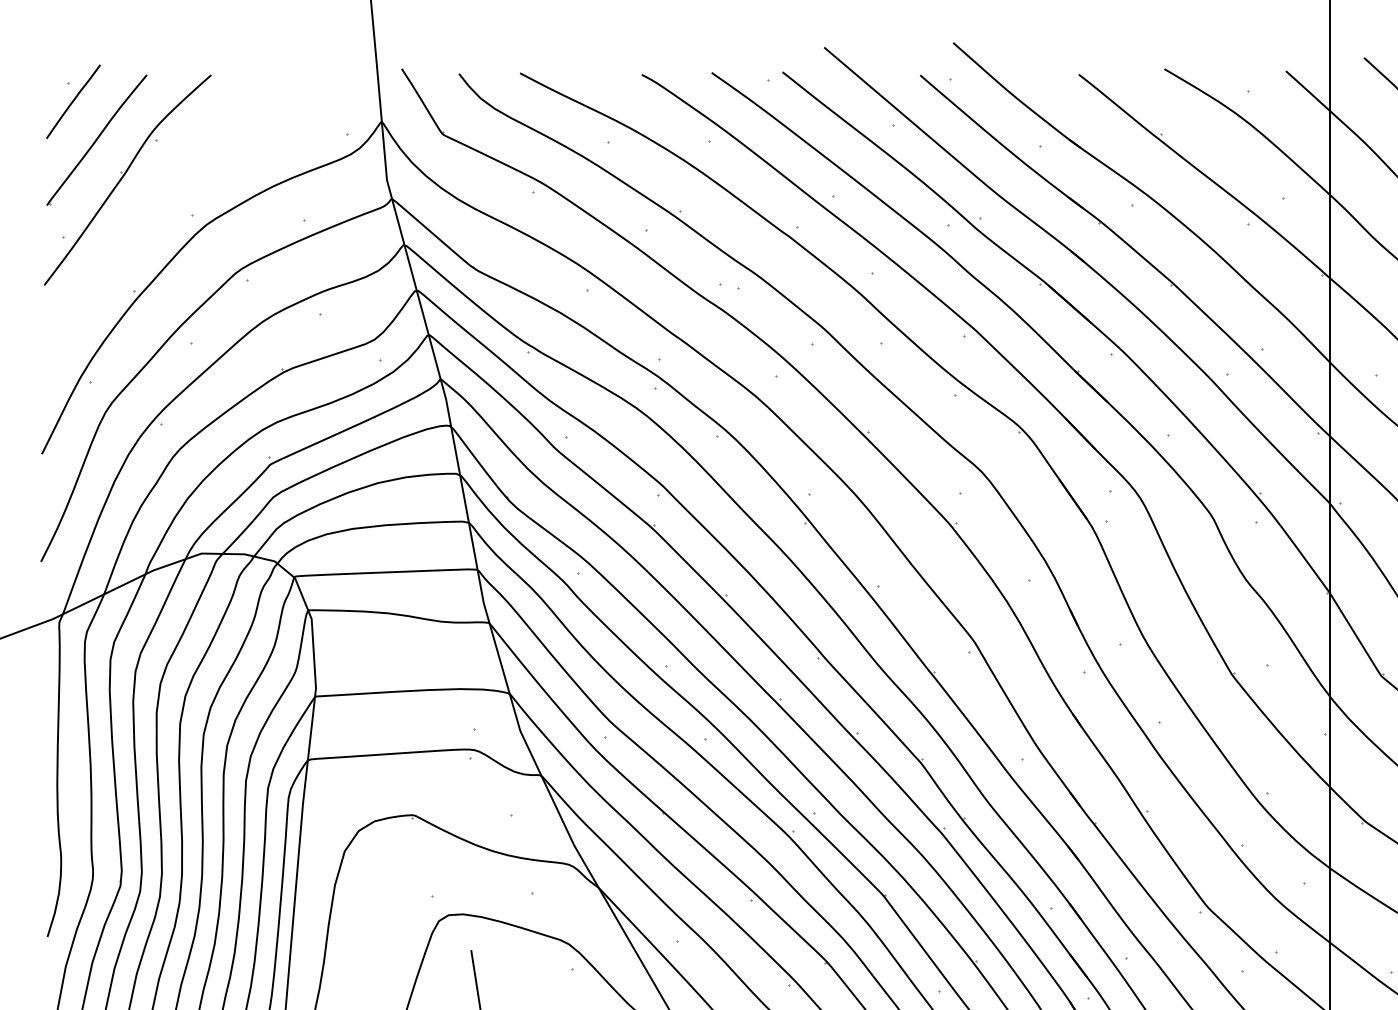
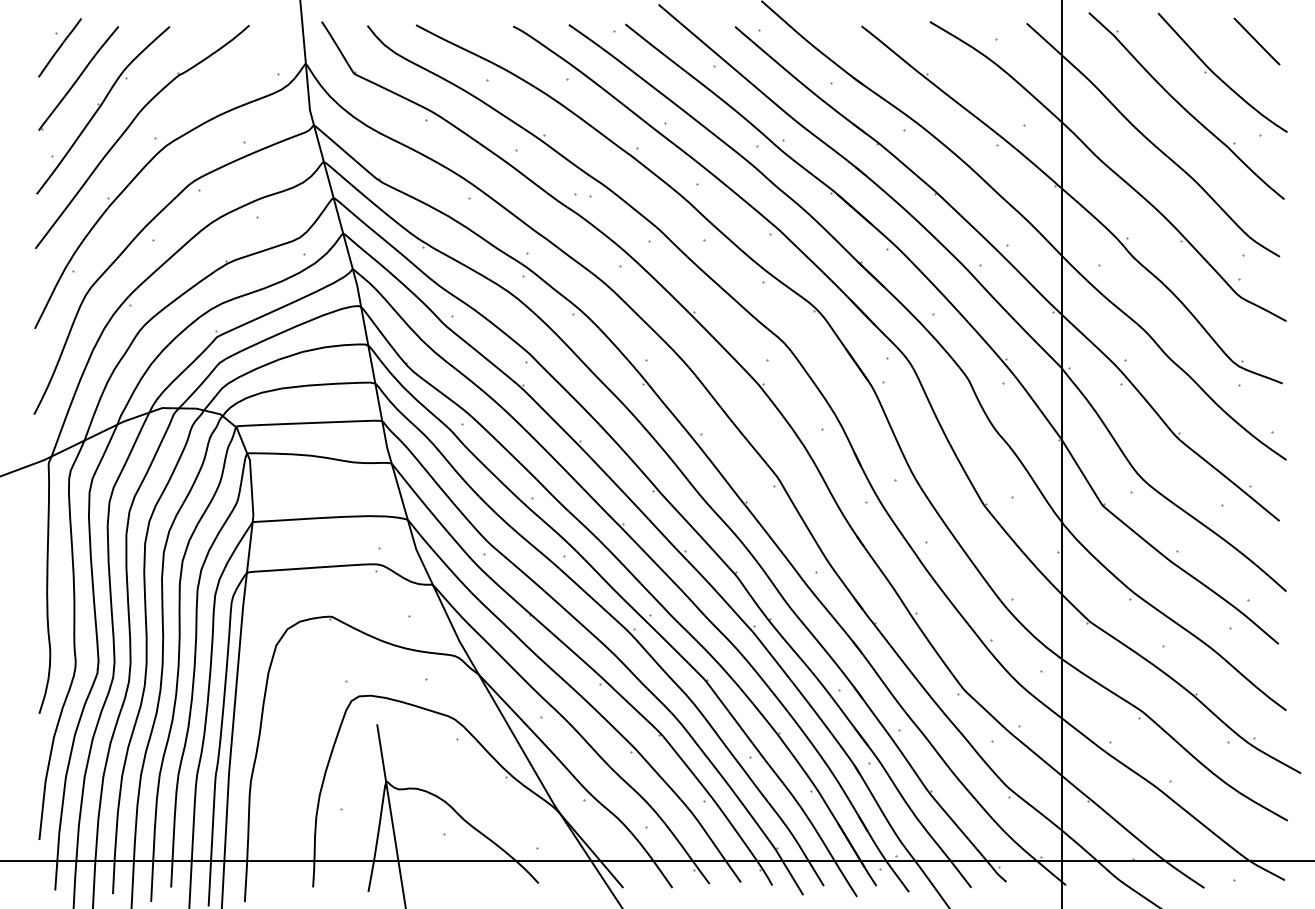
part: (161, 200) -> (130, 126), added

